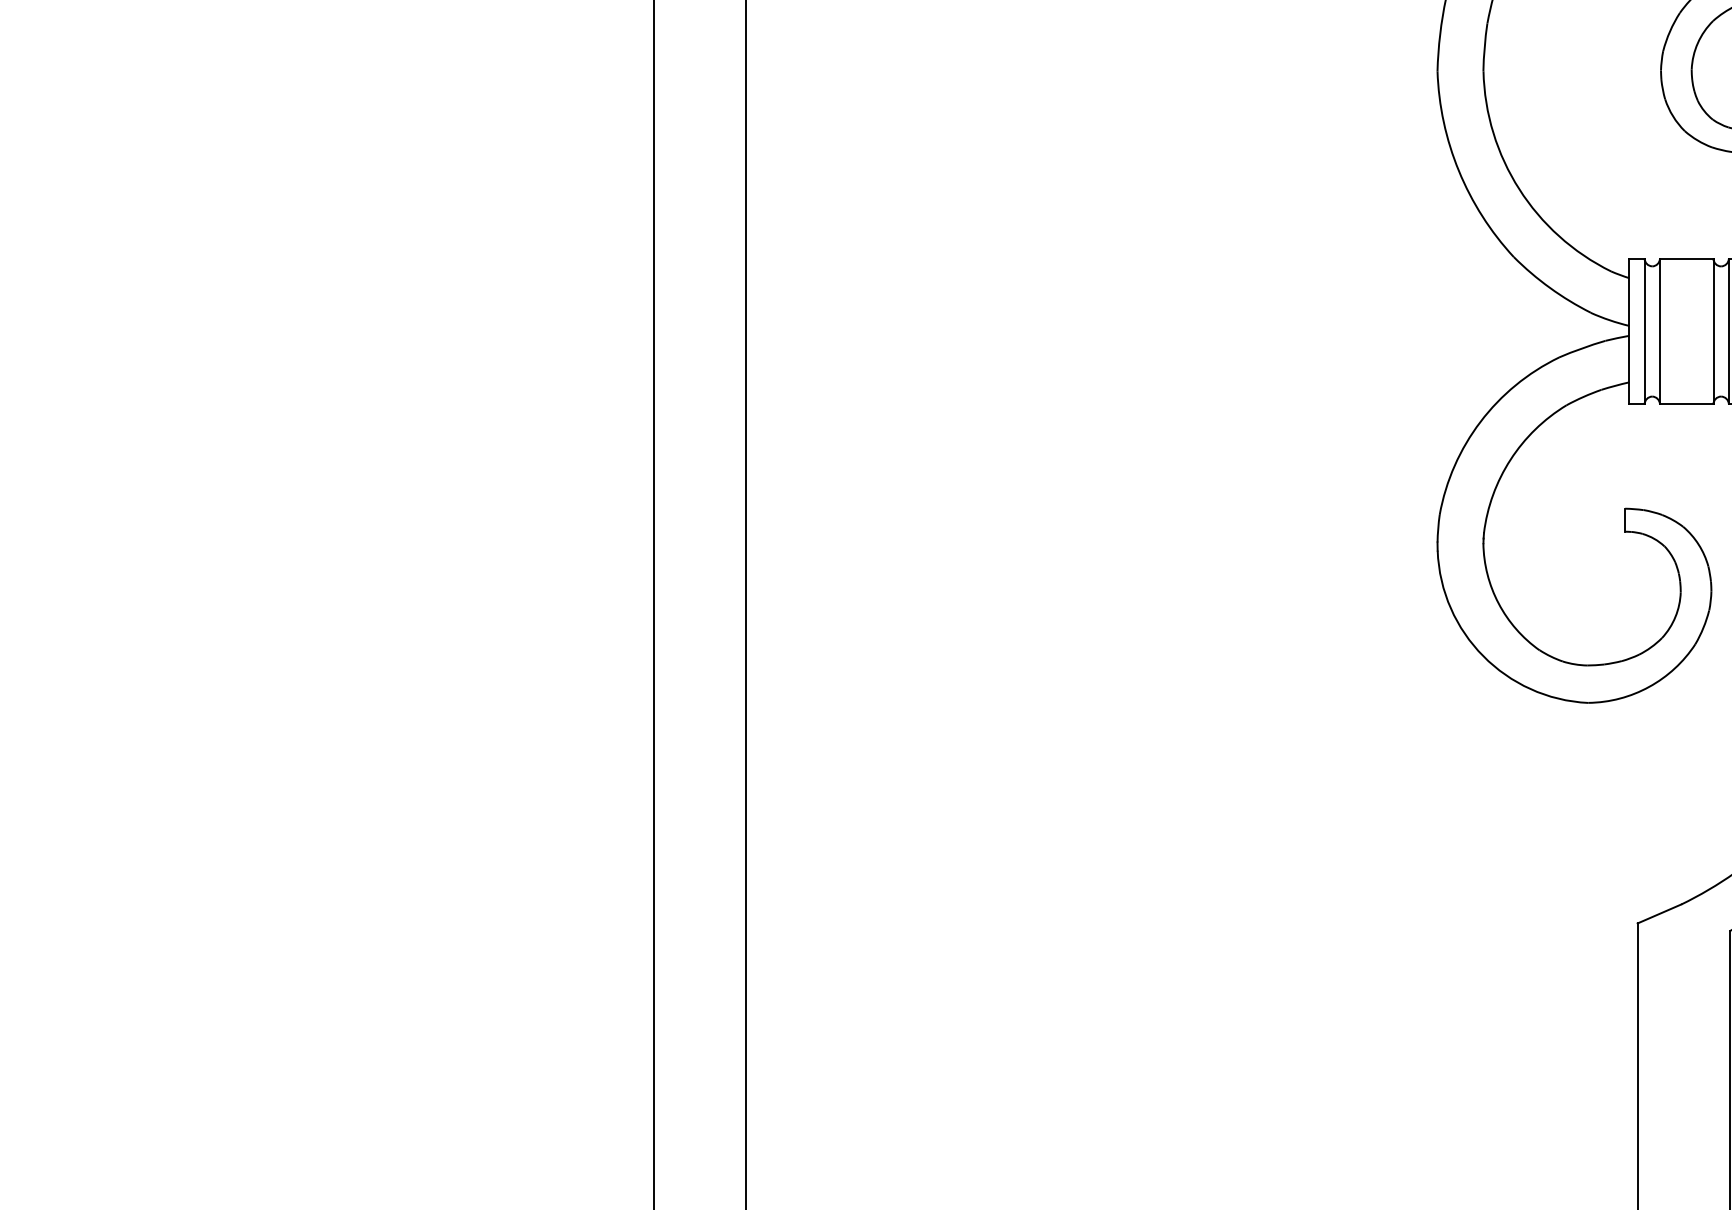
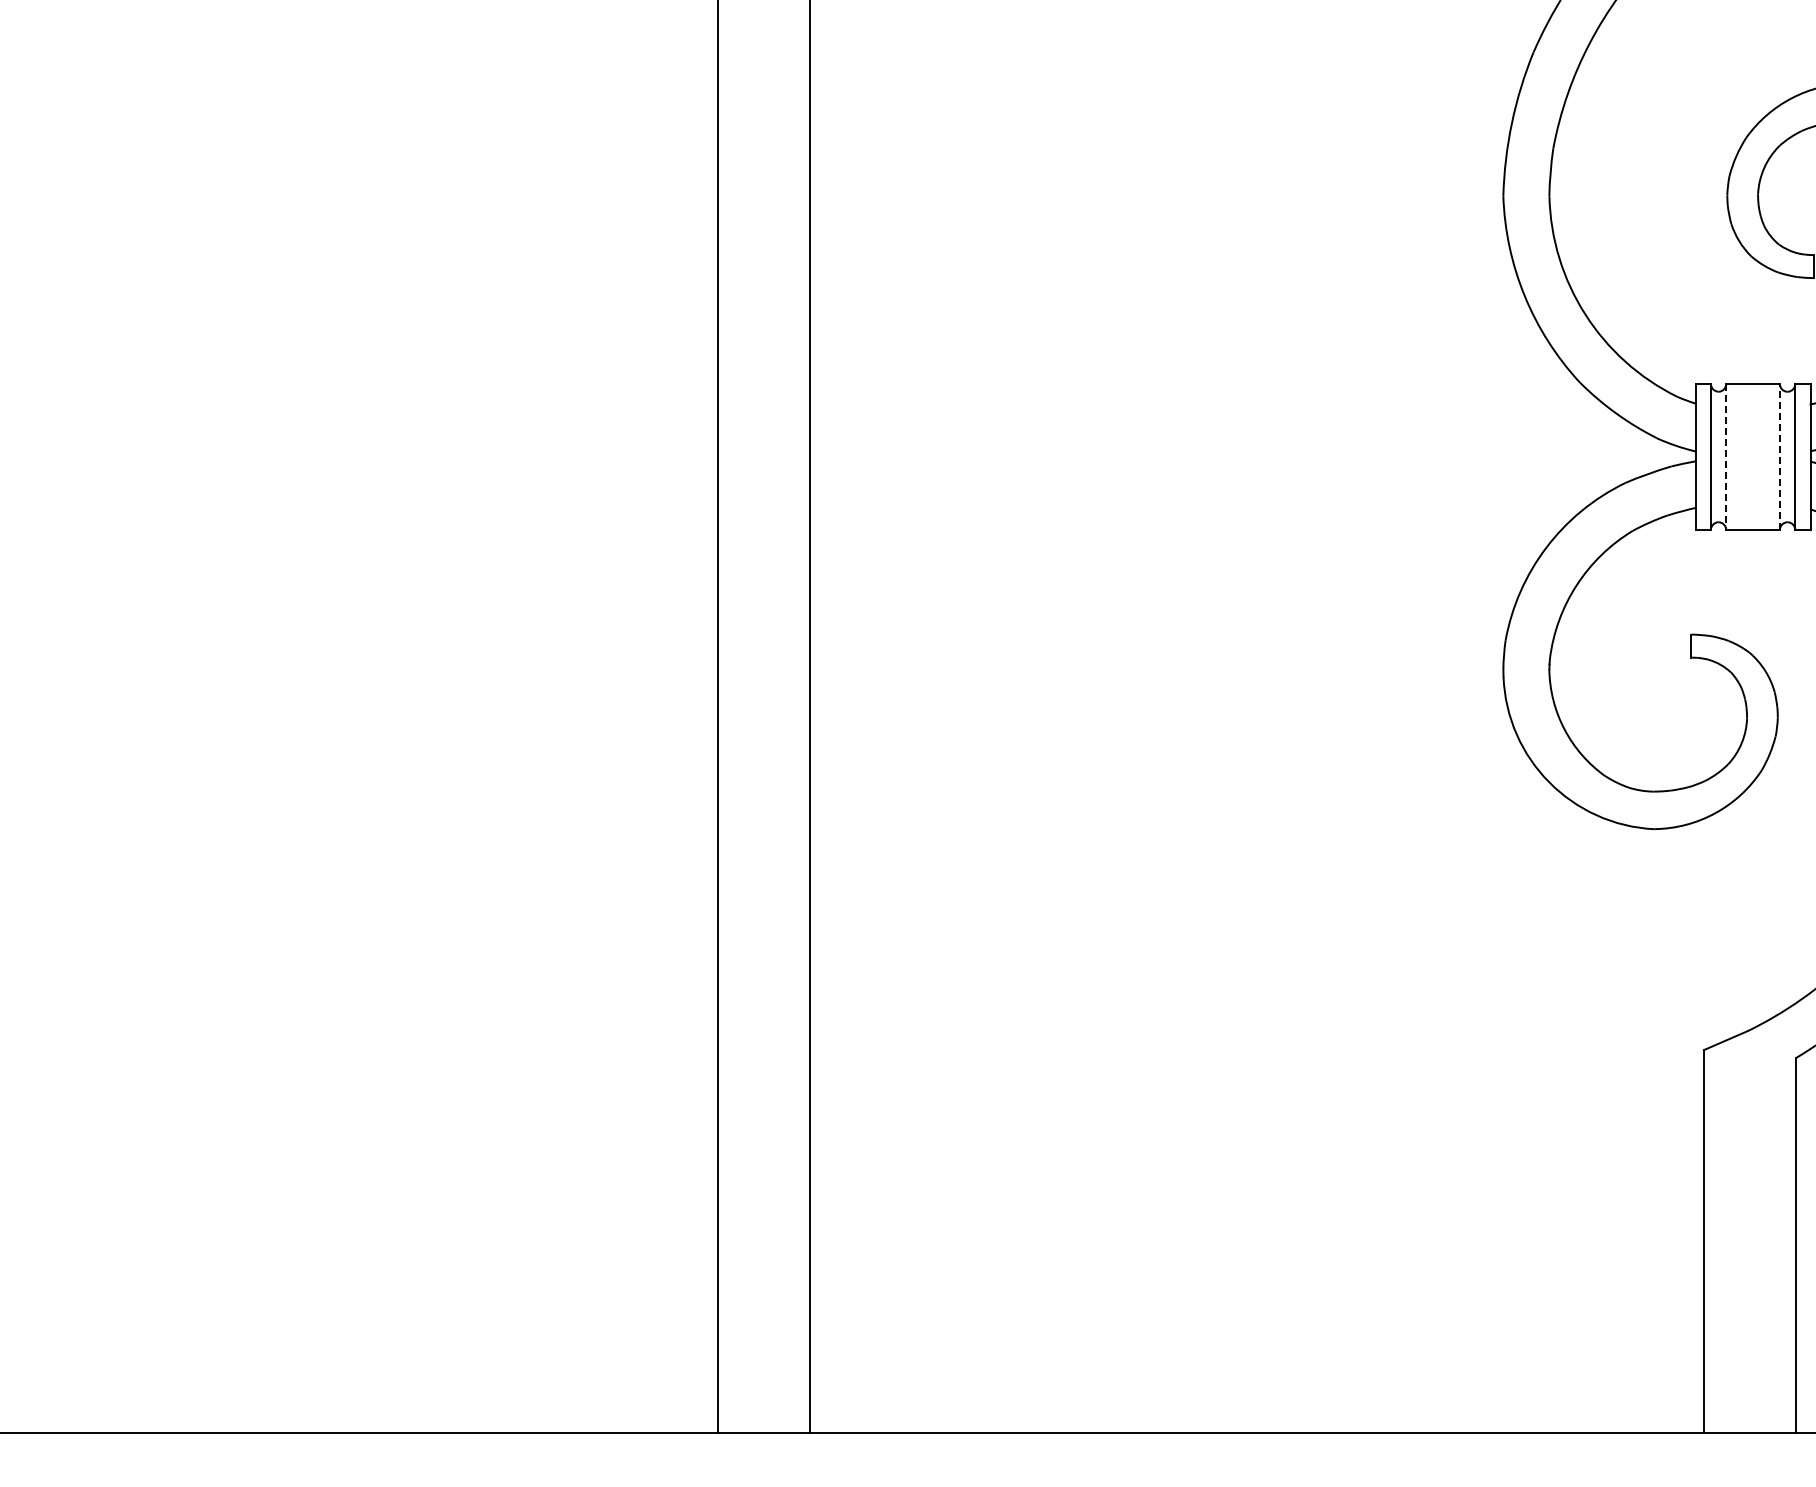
line: (1660, 331) -> (1726, 457), solid -> dashed
line: (1713, 331) -> (1779, 457), solid -> dashed

